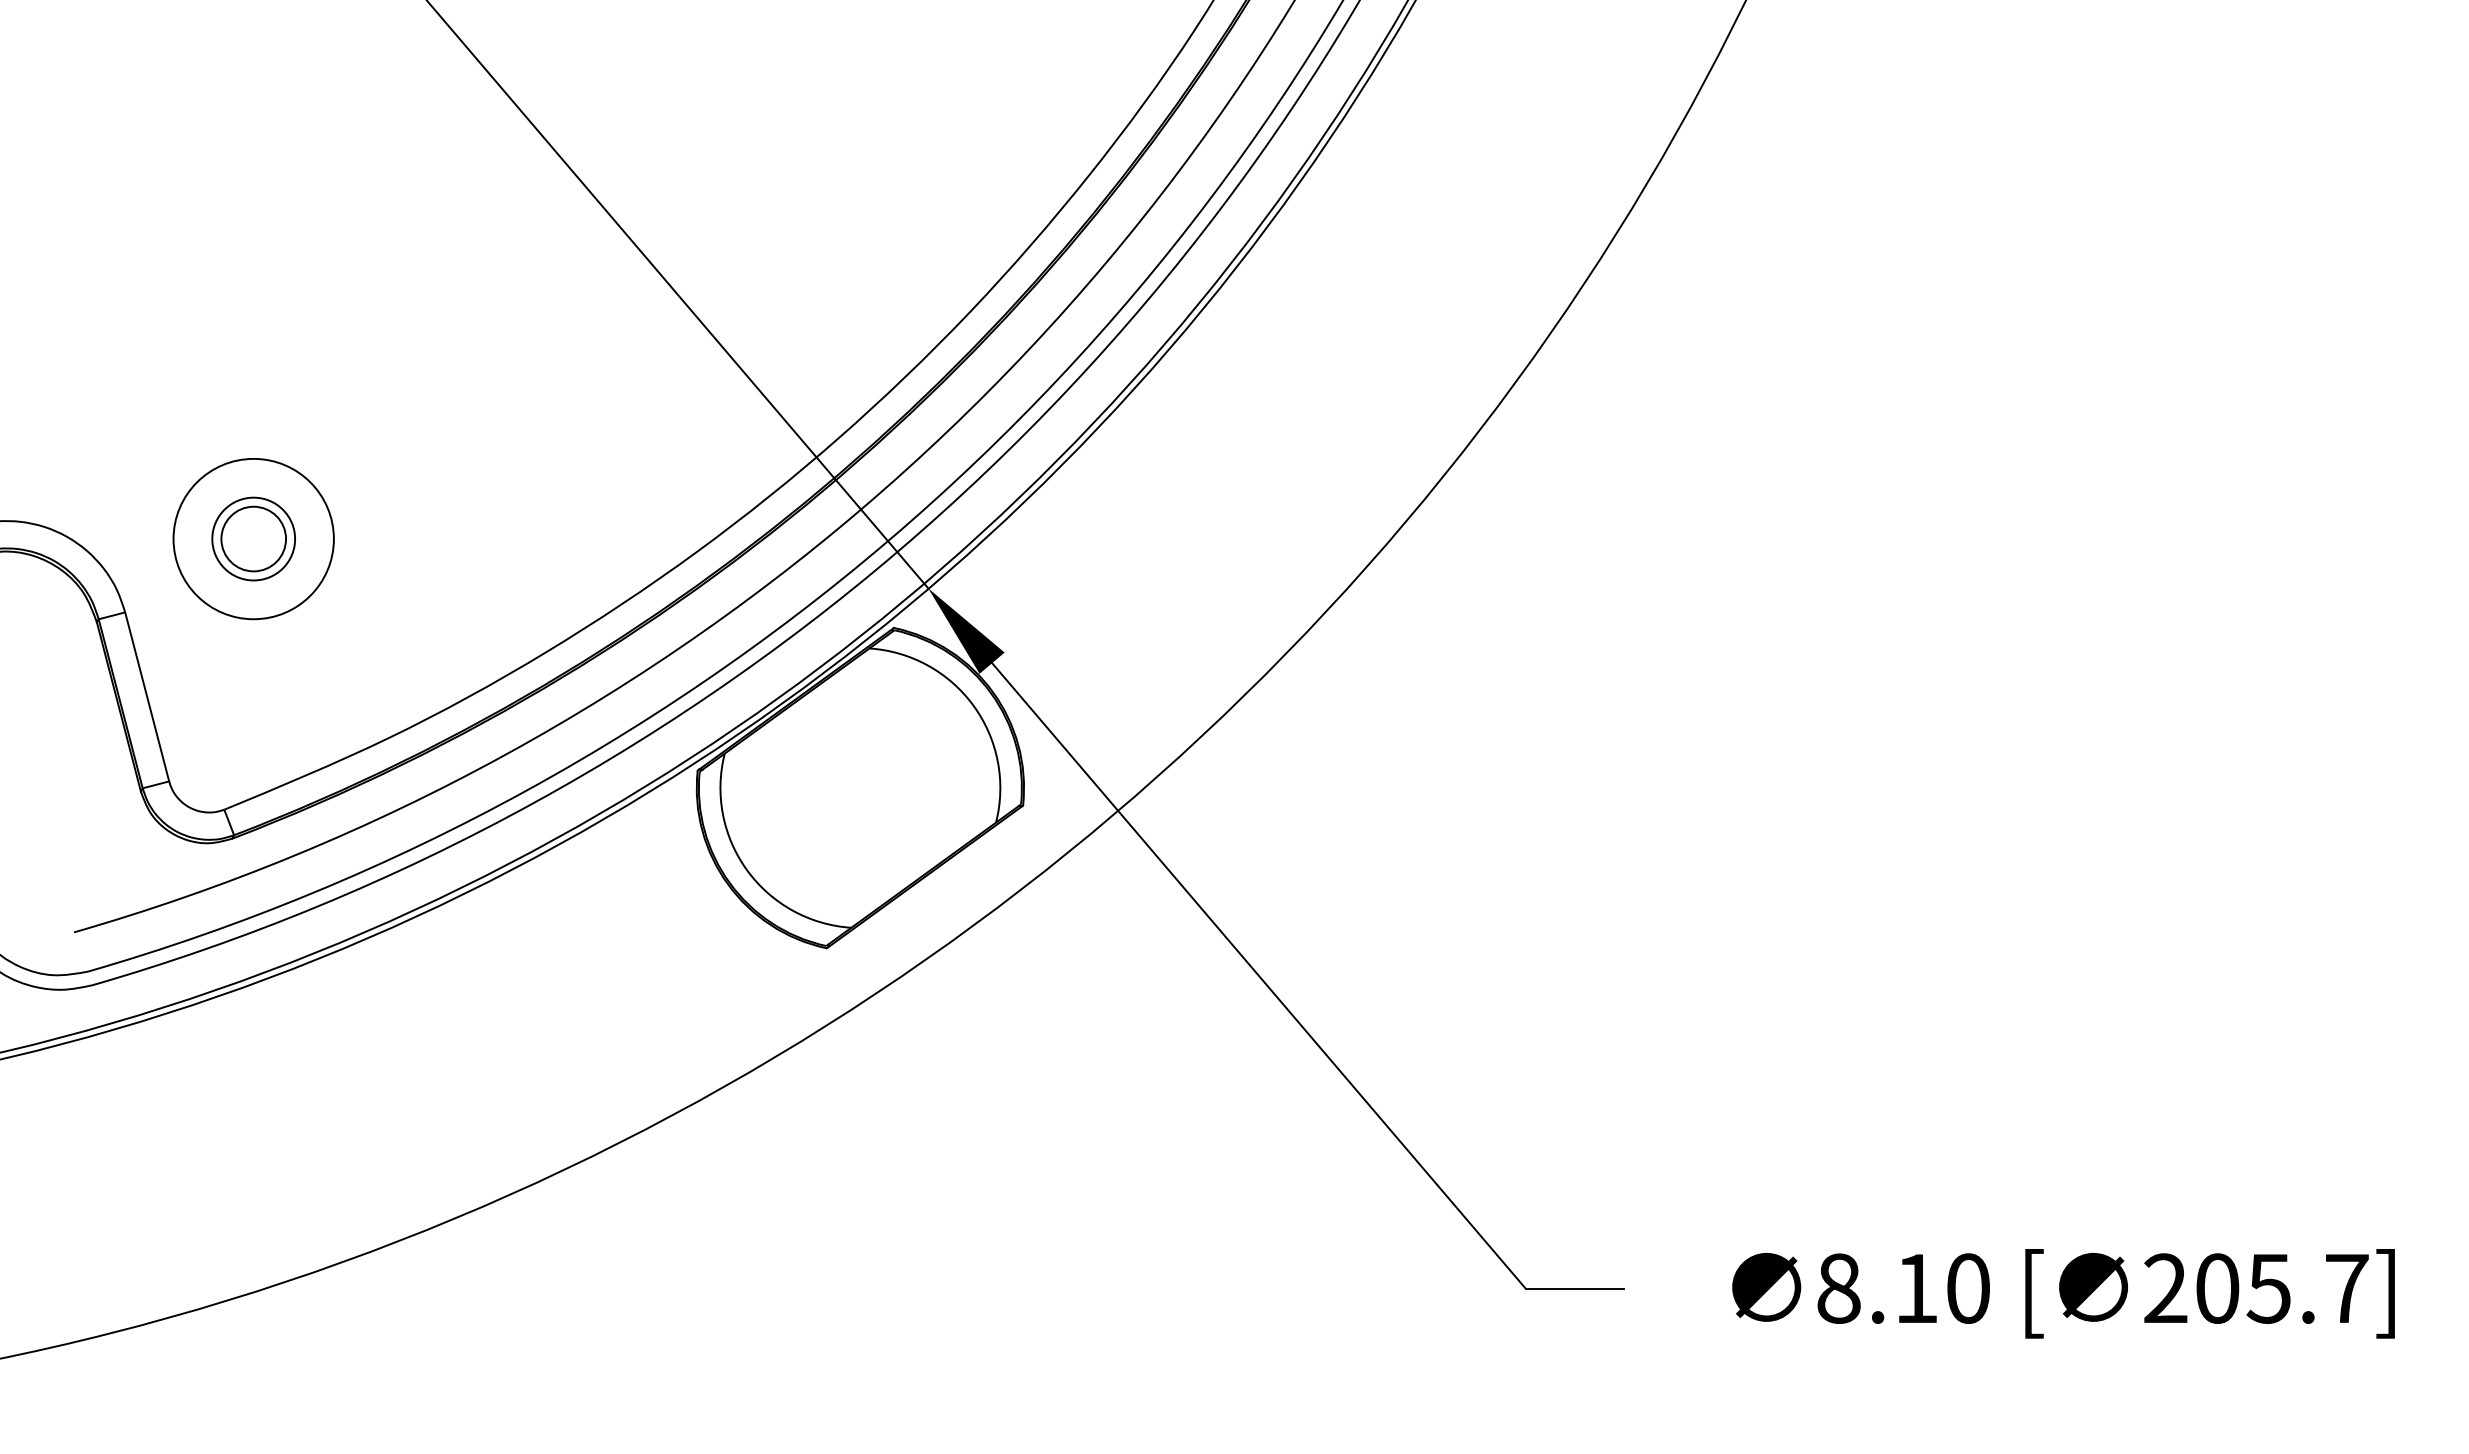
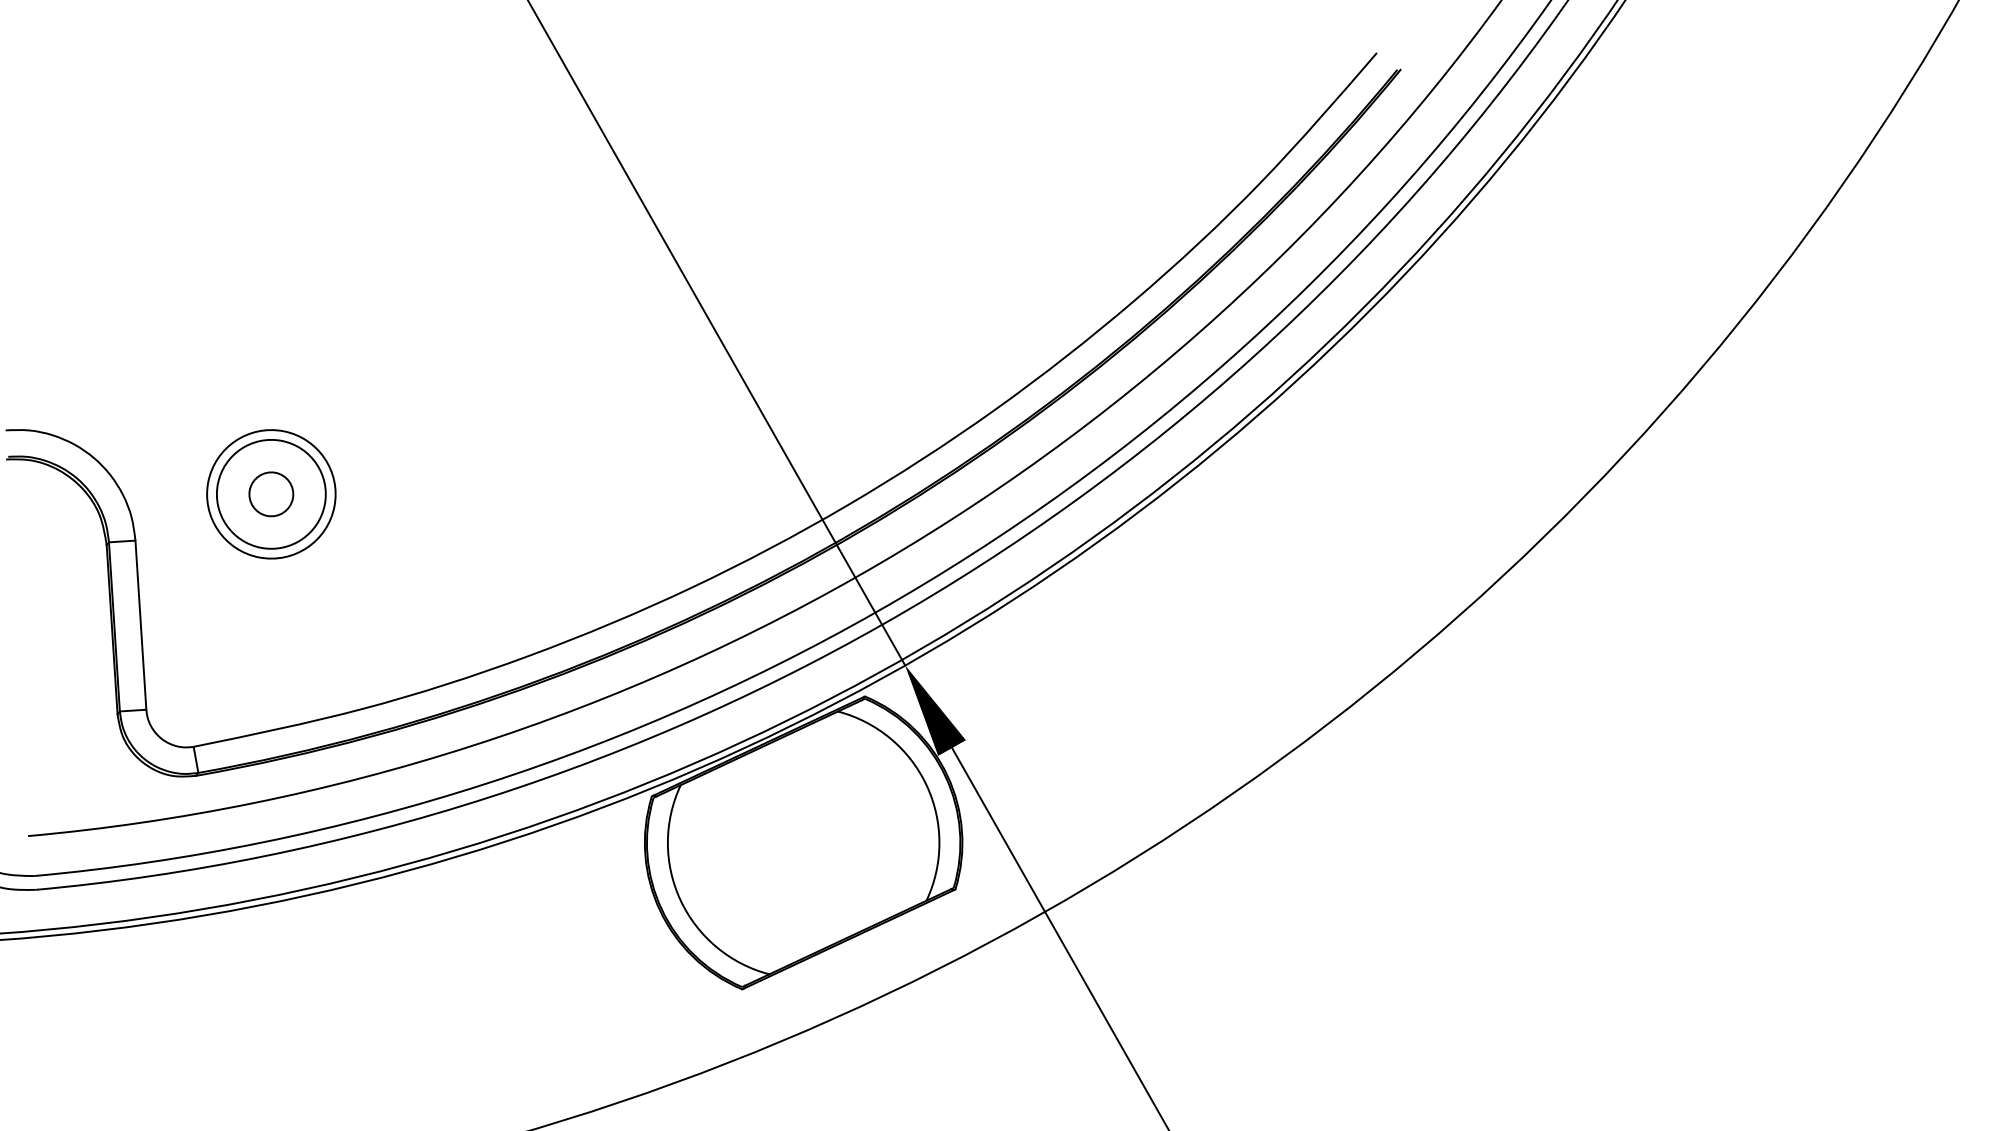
circle: (253, 538) -> (271, 493), size x0.7
circle: (253, 538) -> (271, 493), size x0.7
circle: (253, 538) -> (271, 493), size x1.6

